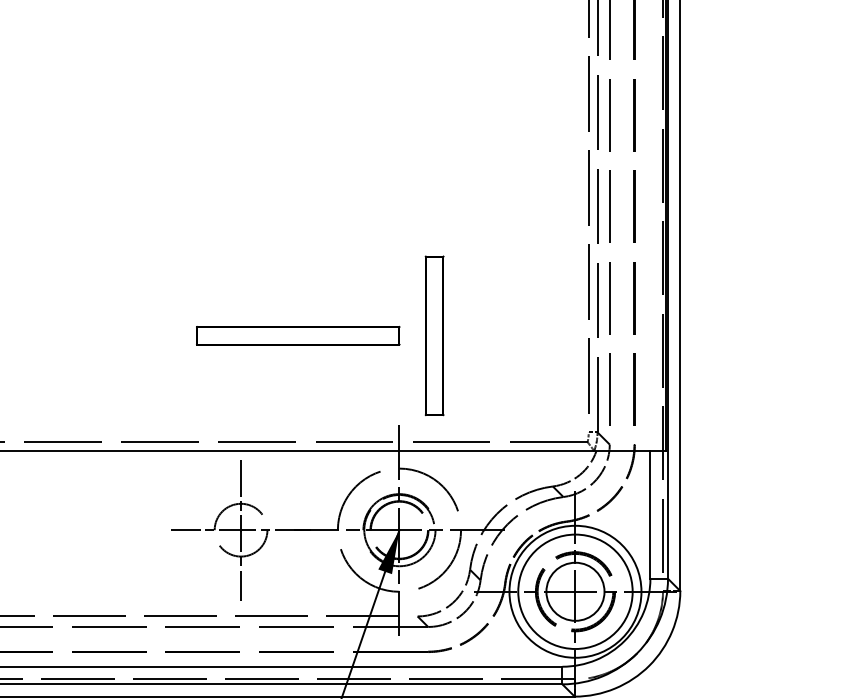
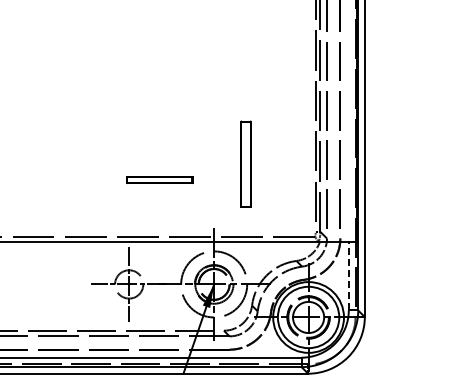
part: (297, 334) -> (159, 179), size x0.6
part: (433, 334) -> (245, 163), moved
line: (649, 513) -> (348, 275), solid -> dashed

